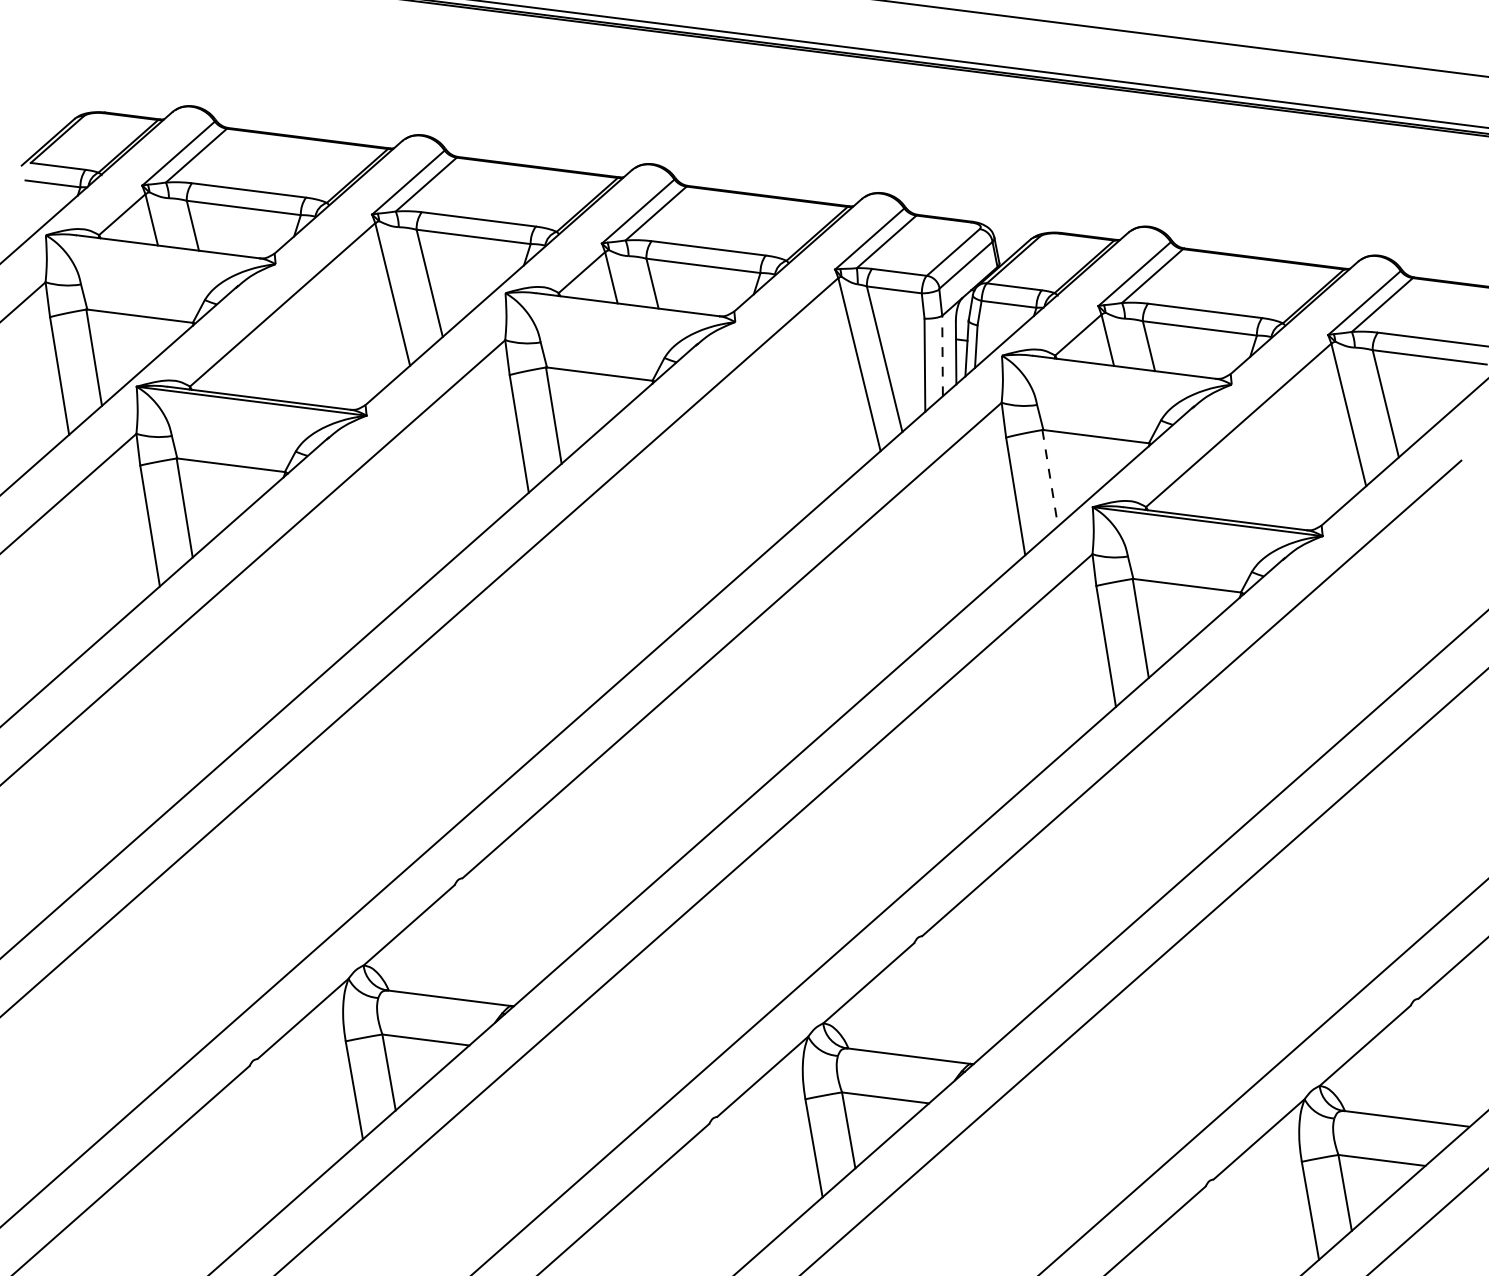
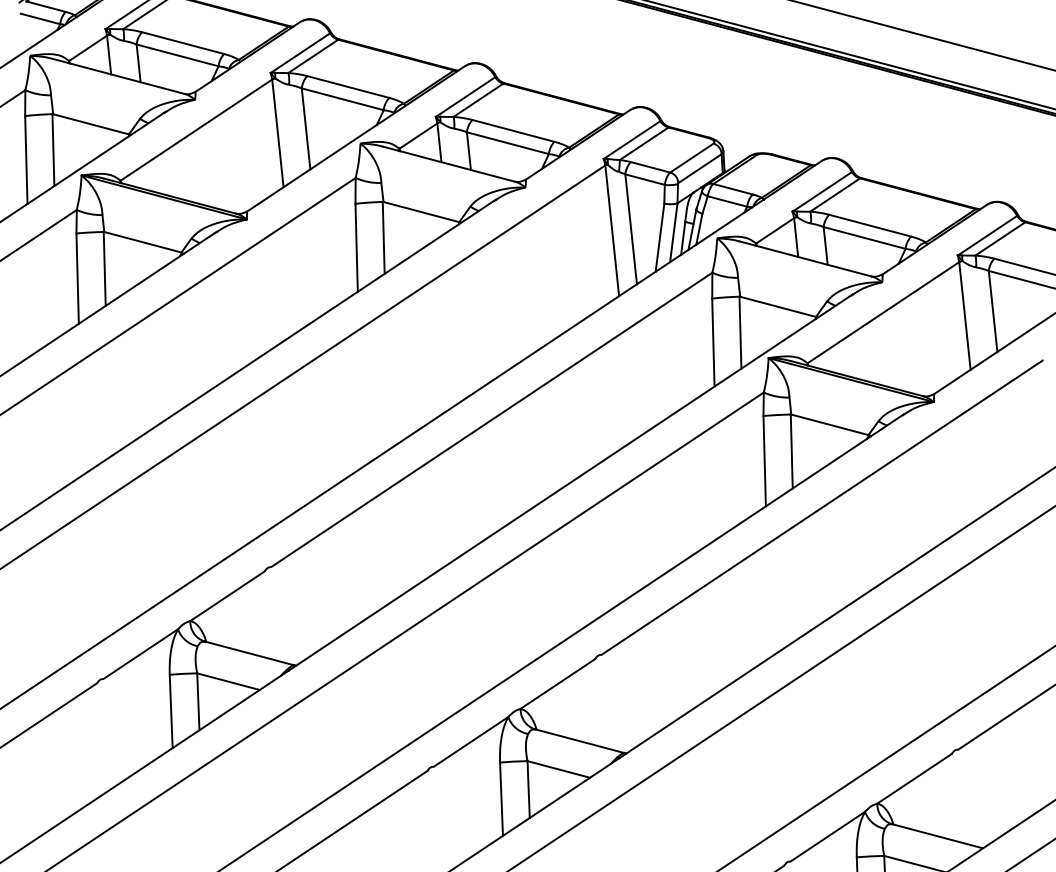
line: (942, 355) -> (673, 232), dashed -> solid
line: (1050, 478) -> (740, 332), dashed -> solid

